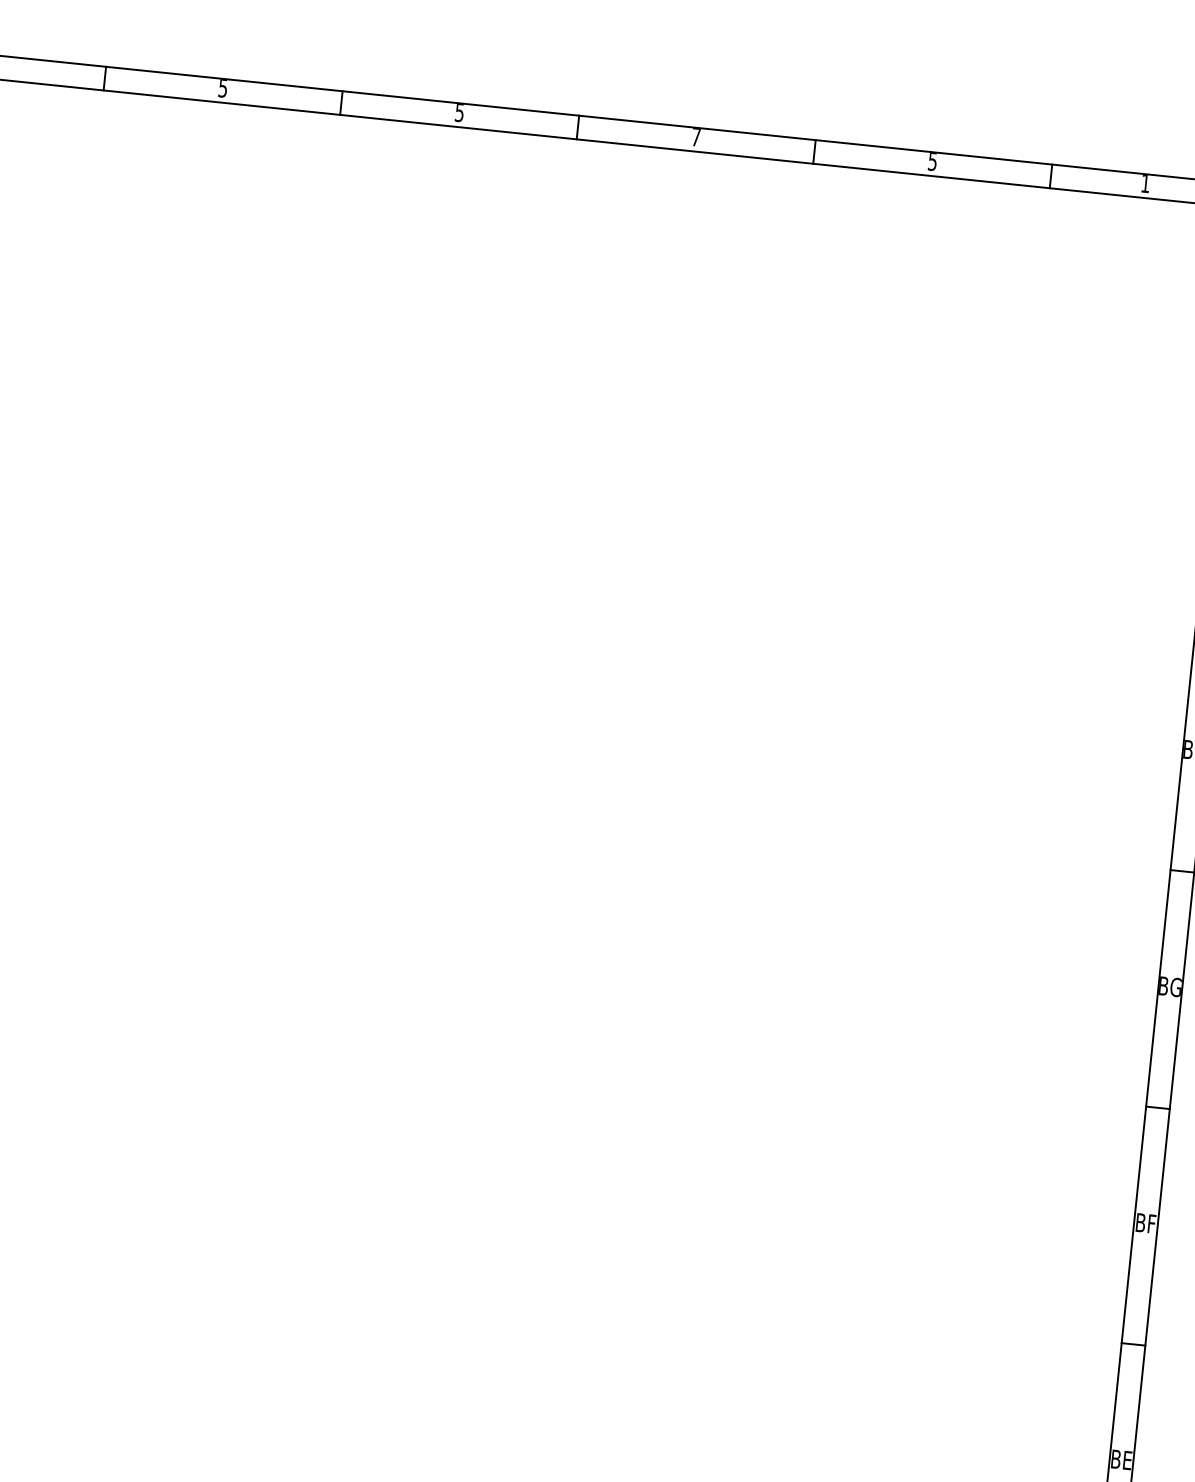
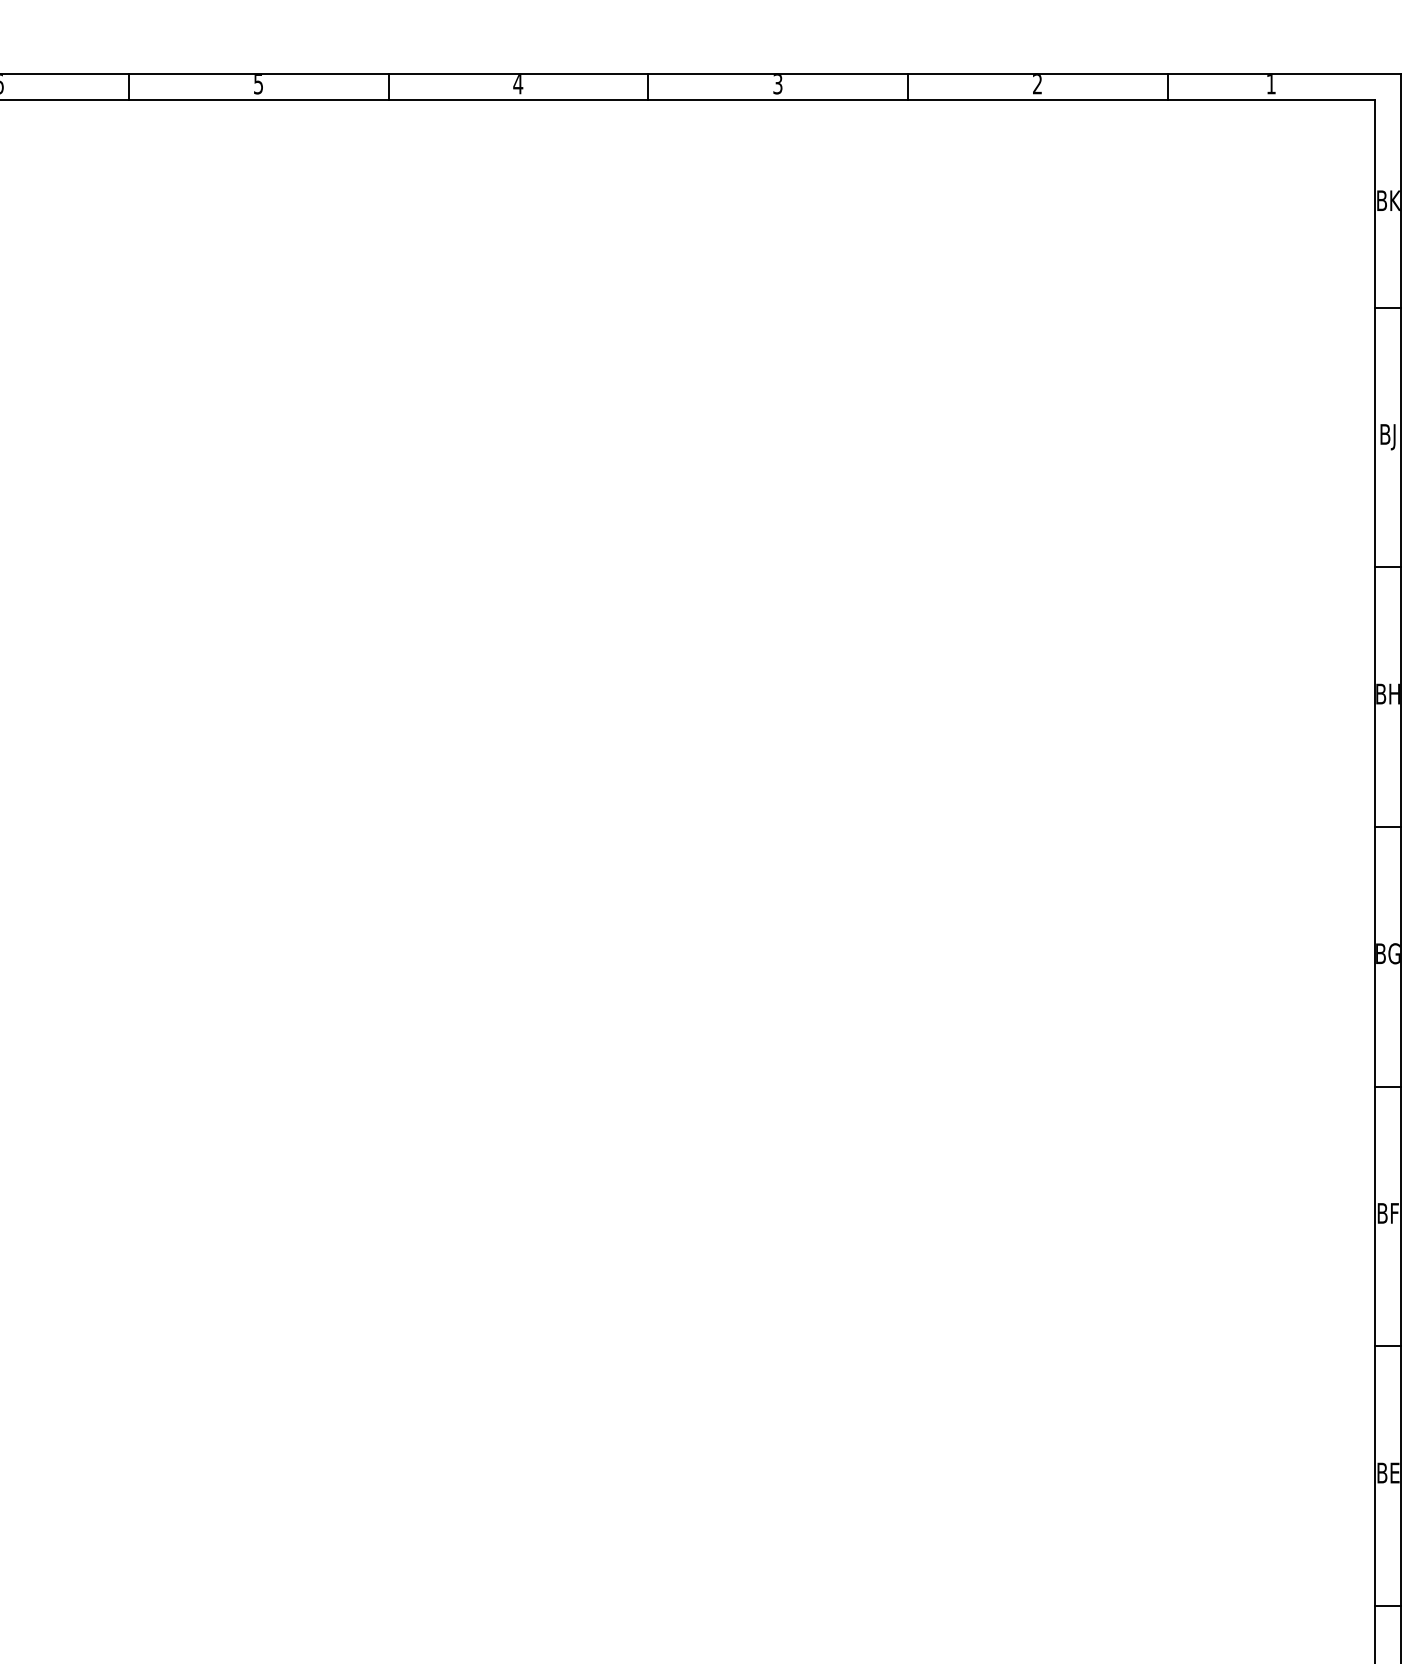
text: (459, 113) -> (518, 84), 5 -> 4
text: (695, 137) -> (777, 84), 7 -> 3
text: (932, 161) -> (1037, 84), 5 -> 2

